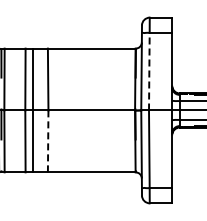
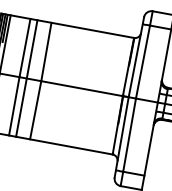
line: (149, 71) -> (143, 61), dashed -> solid
line: (48, 141) -> (35, 110), dashed -> solid

